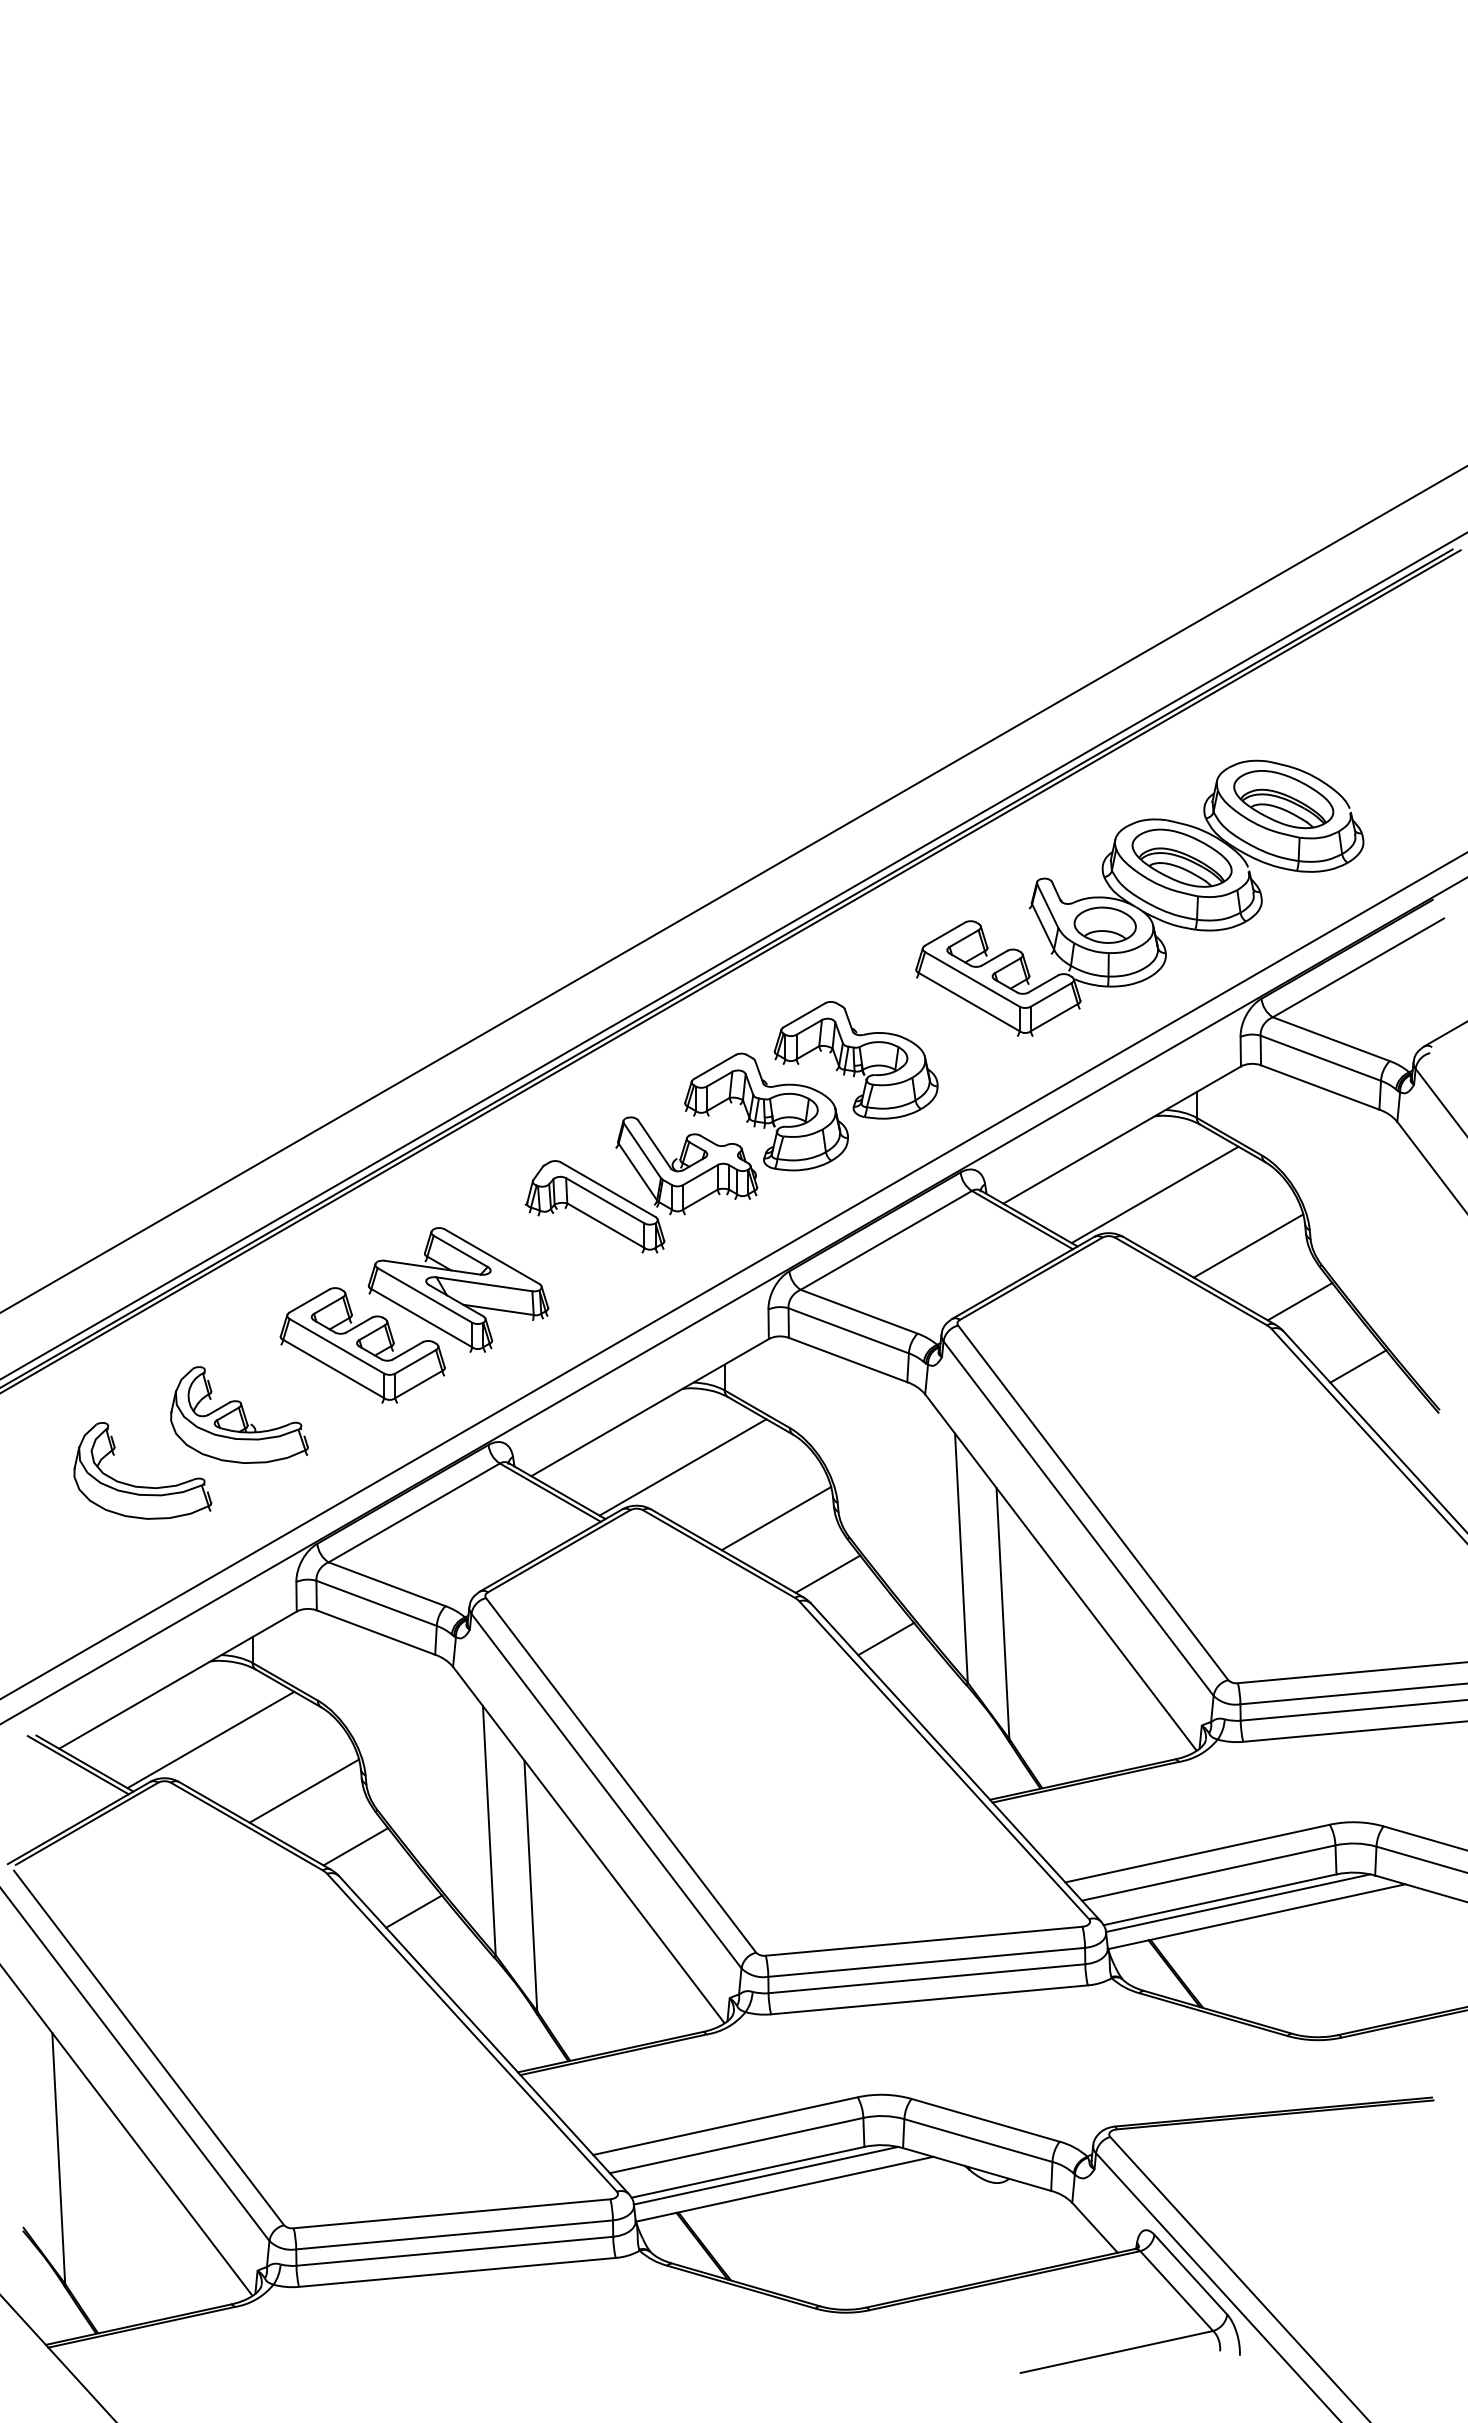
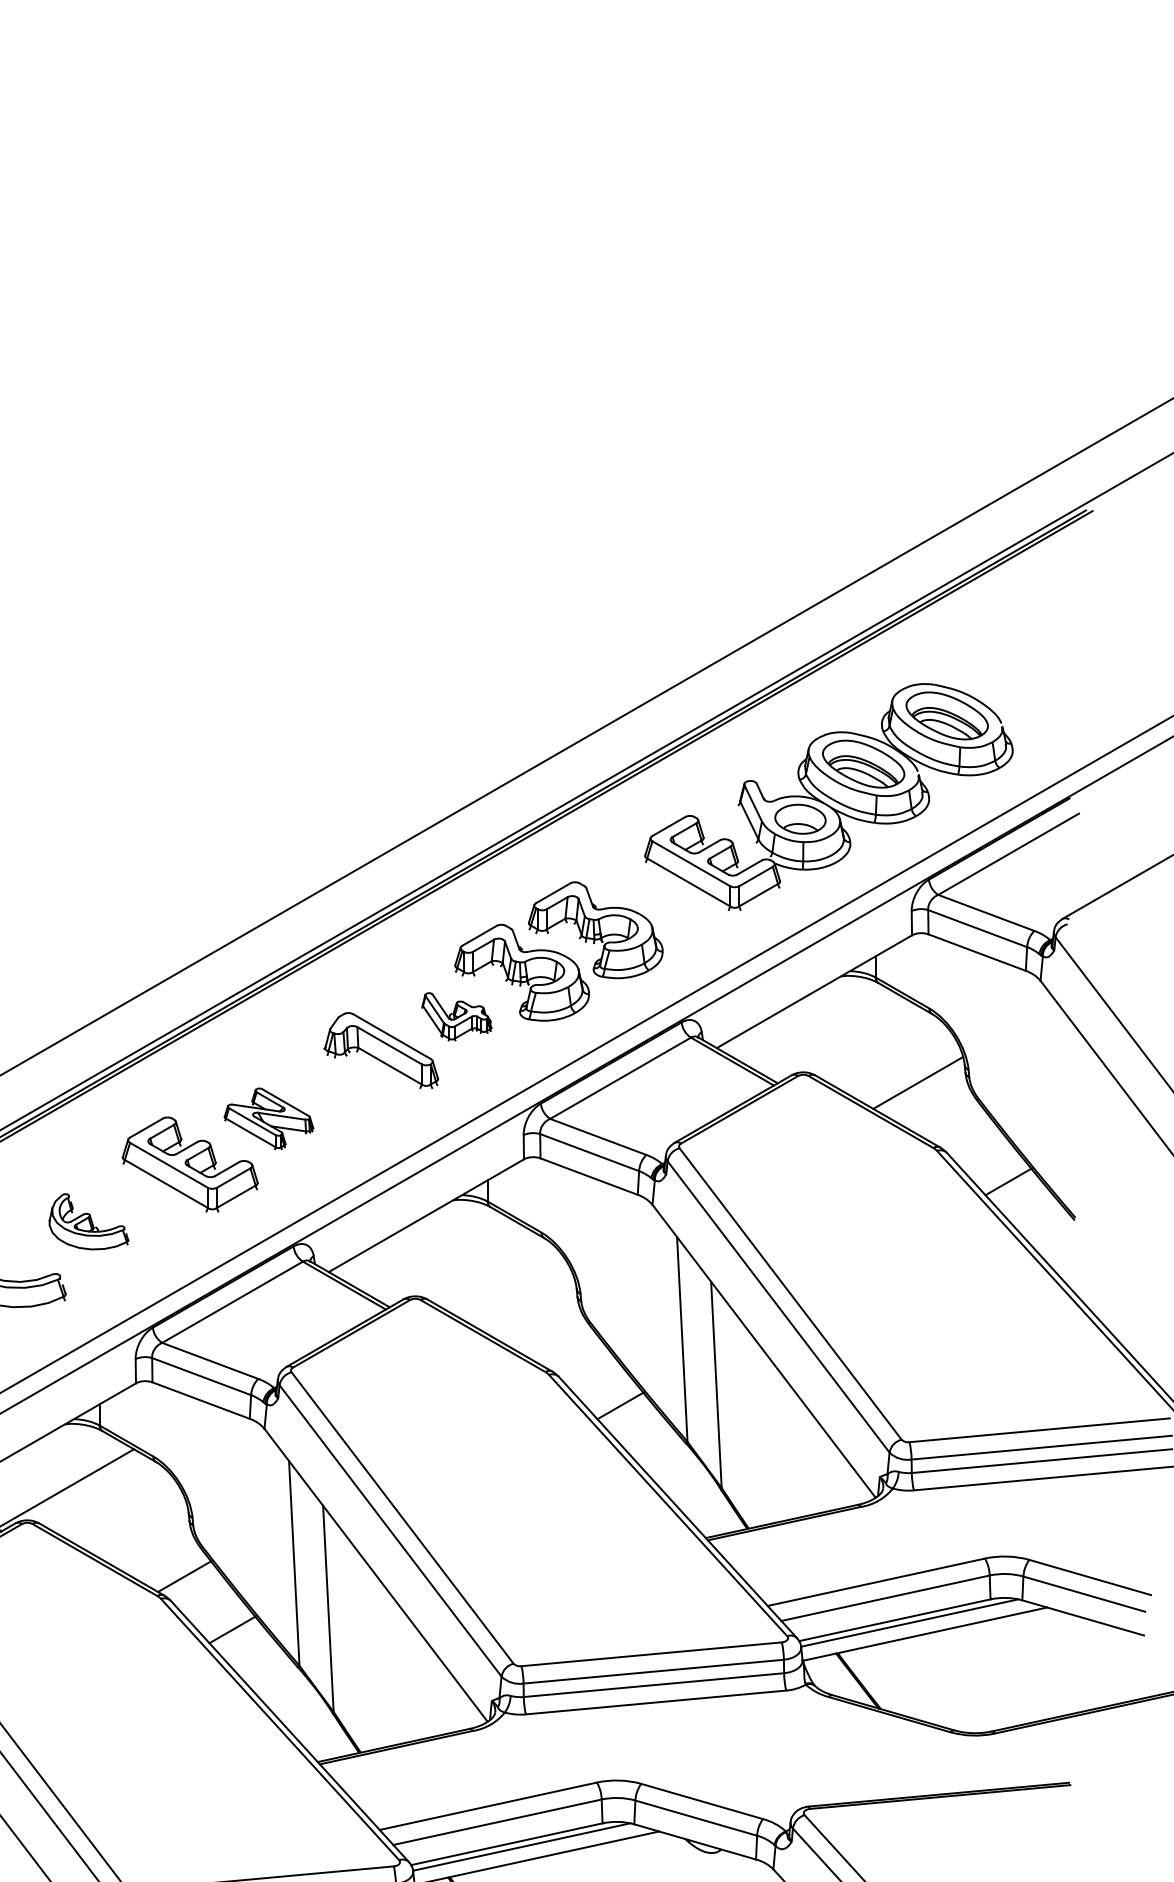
part: (686, 1165) -> (456, 1016), size x0.6
line: (1154, 1194) -> (840, 1040), removed
part: (458, 1289) -> (268, 1118), size x0.6
line: (1299, 1301) -> (960, 1128), removed
part: (239, 1414) -> (88, 1221), size x0.7
line: (682, 1467) -> (453, 1264), removed
line: (776, 1518) -> (530, 1306), removed
line: (827, 1573) -> (572, 1352), removed
line: (304, 1790) -> (142, 1530), removed

